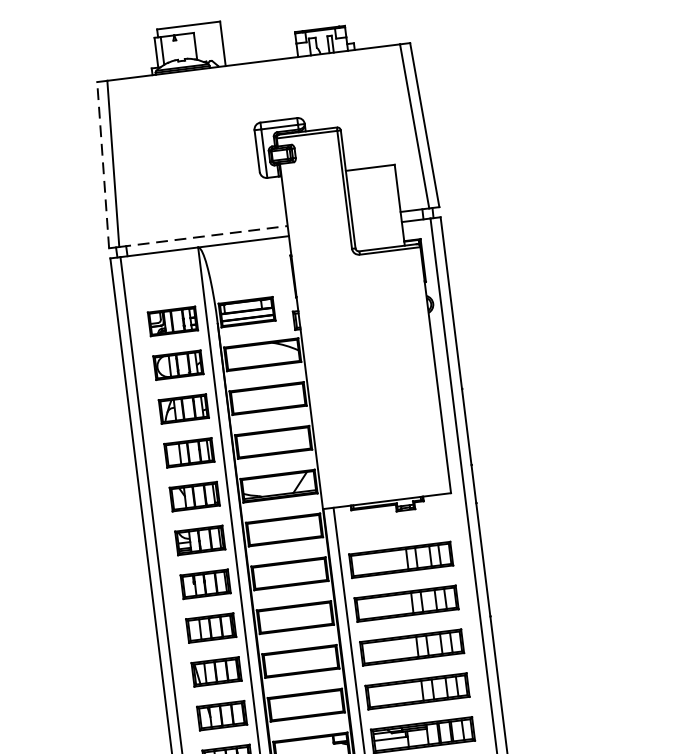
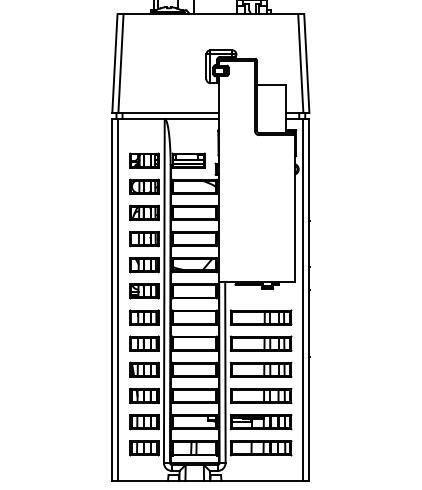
line: (102, 164) -> (114, 63), dashed -> solid
line: (205, 237) -> (169, 113), dashed -> solid

